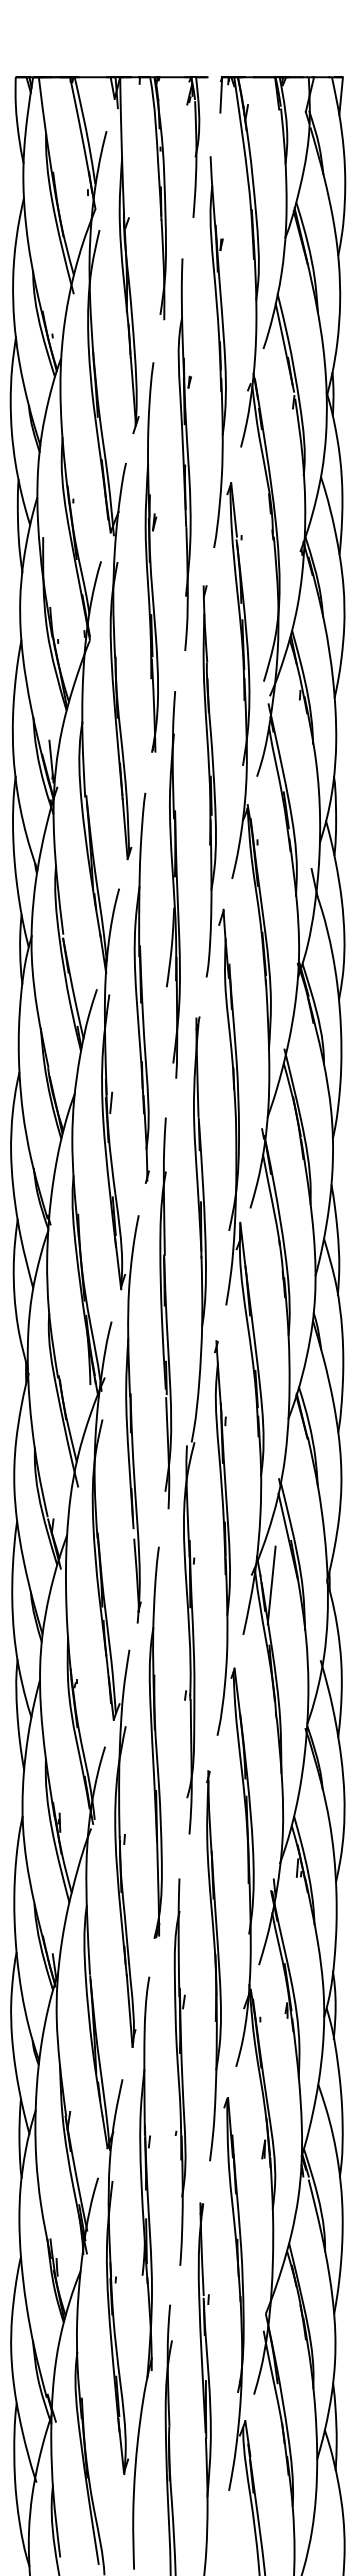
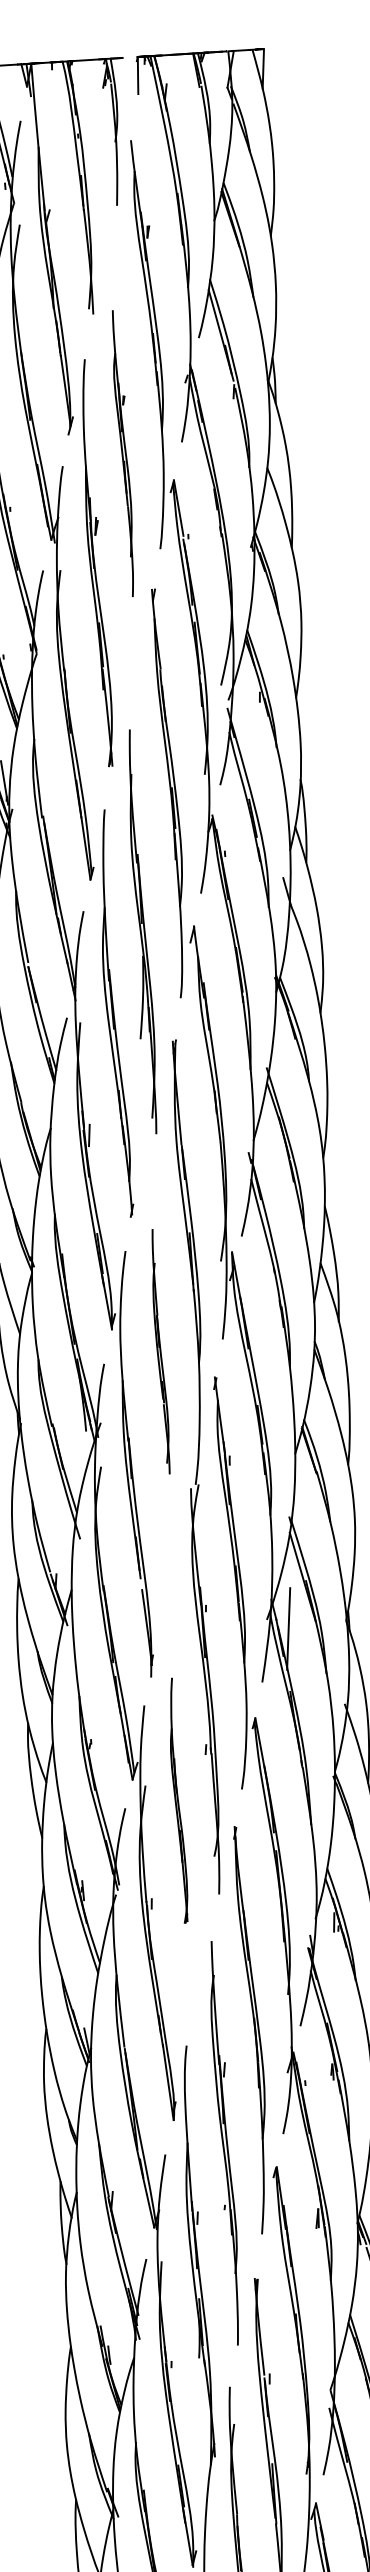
part: (184, 454) -> (123, 453), size x0.7
part: (173, 884) -> (140, 931), moved
part: (165, 1313) -> (159, 1351), size x0.6
part: (155, 1742) -> (177, 1800), size x0.6

